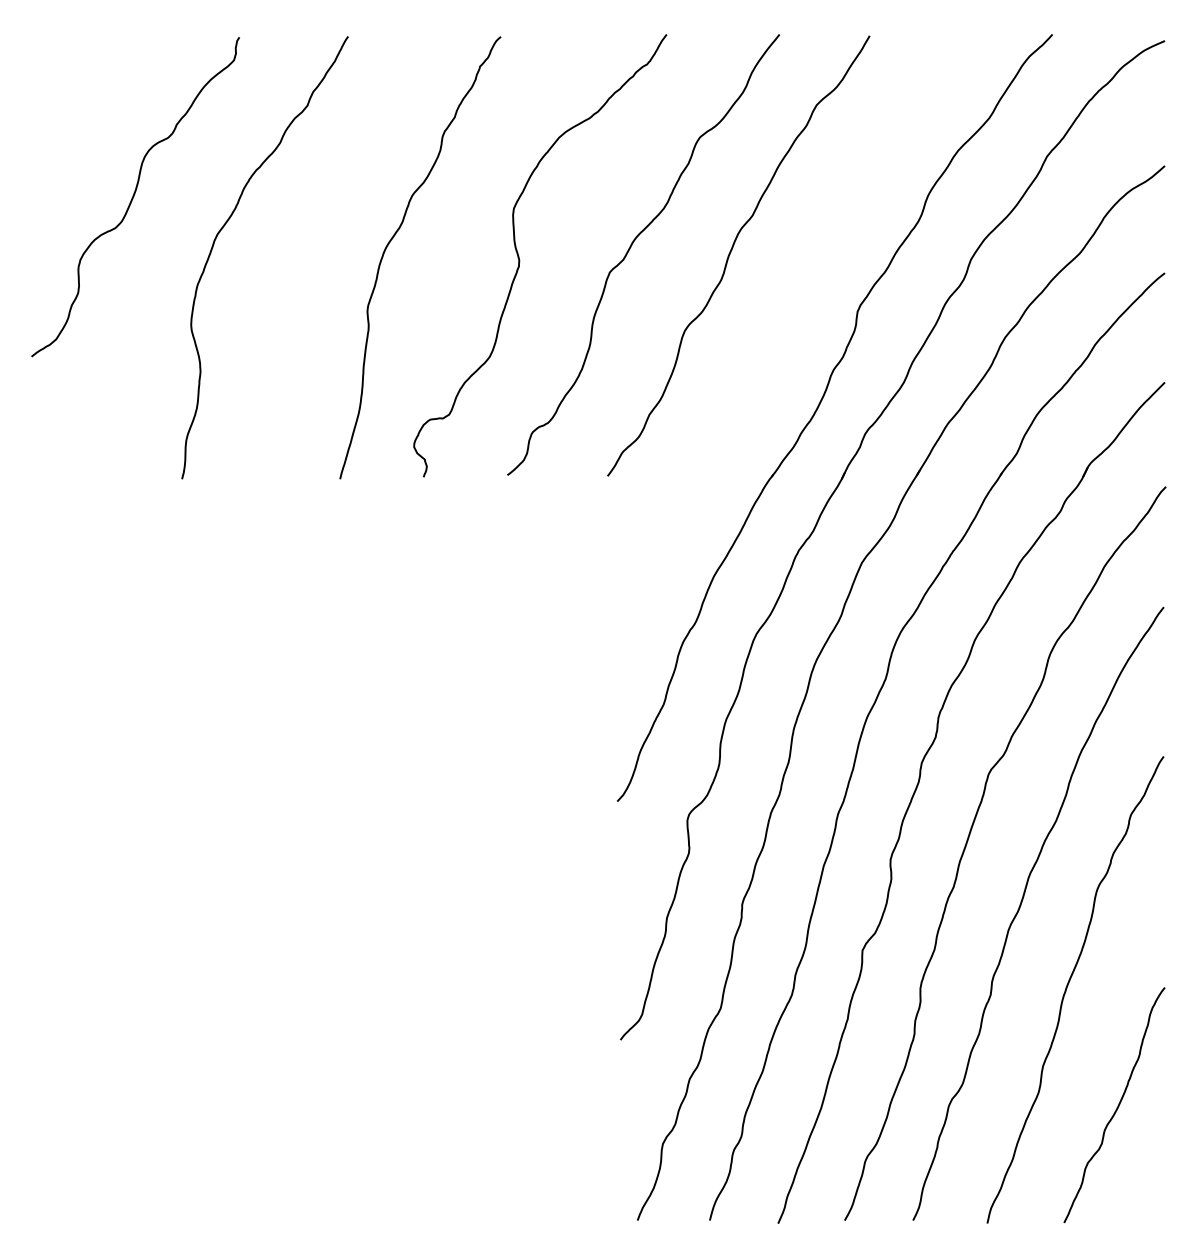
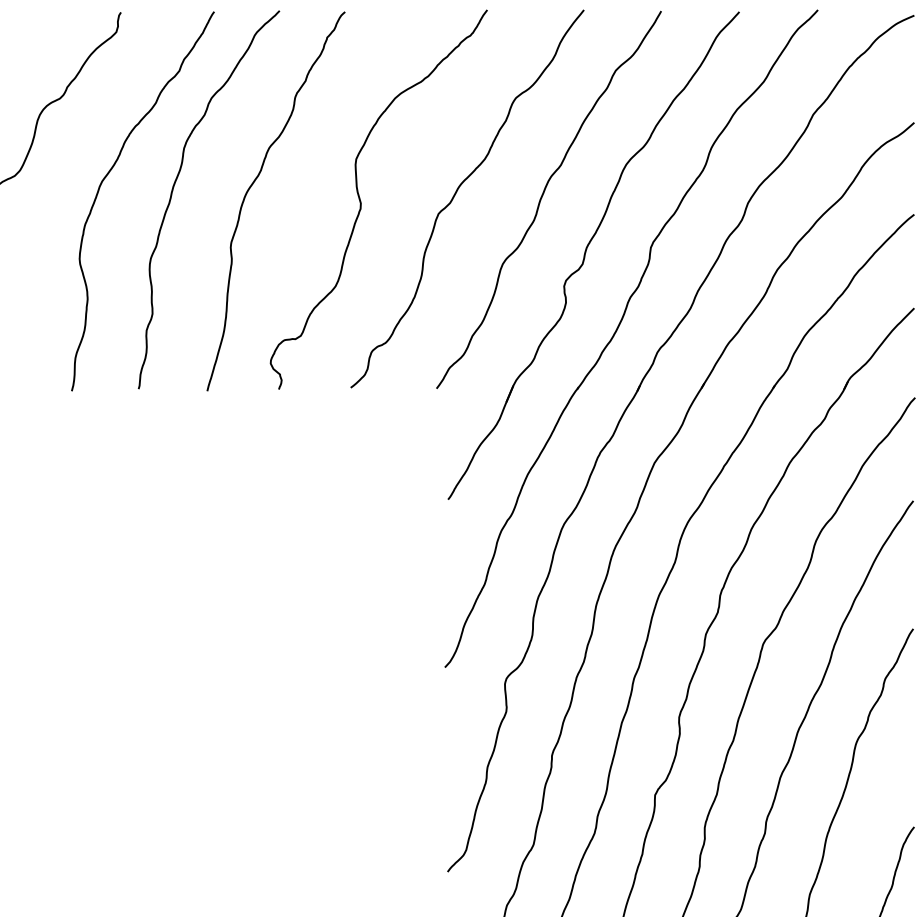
curve: (300, 245) -> (173, 190), added
part: (782, 316) -> (586, 251), added

